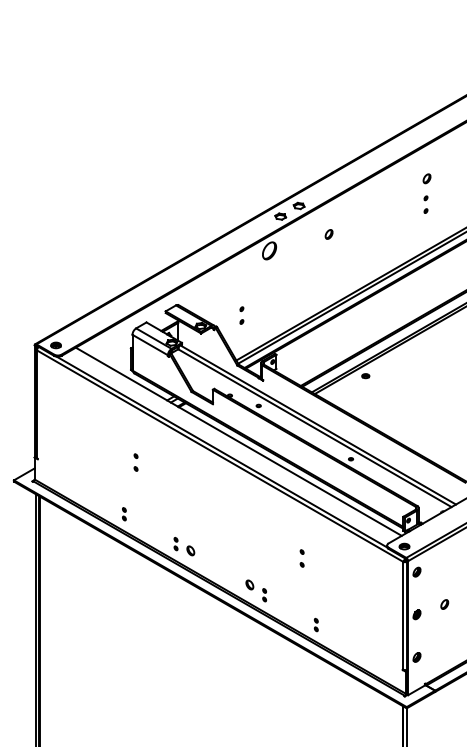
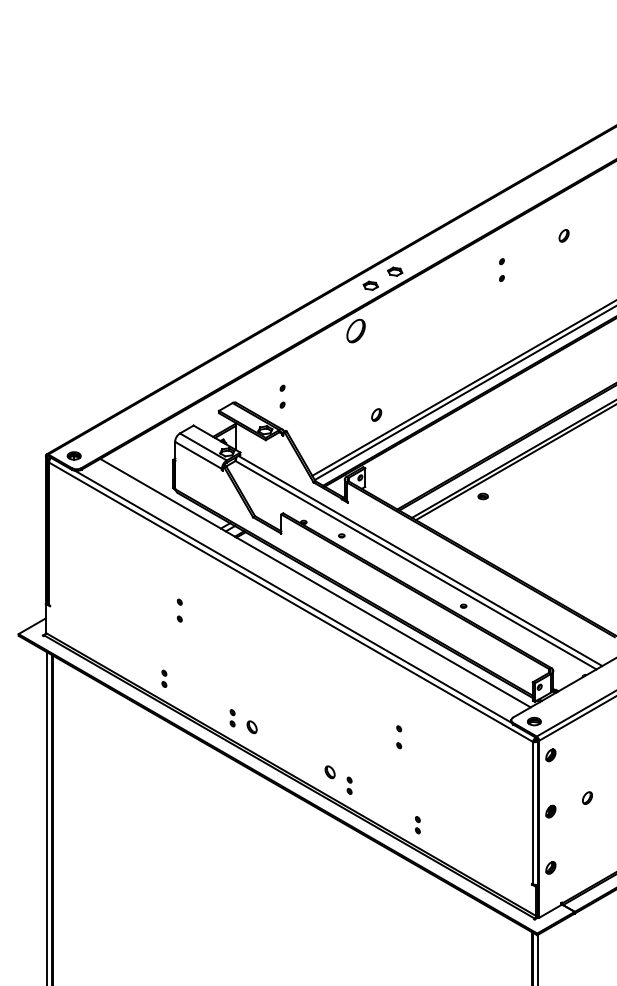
part: (425, 204) -> (501, 269), moved
part: (328, 234) -> (375, 415), moved
part: (241, 315) -> (282, 396), moved

